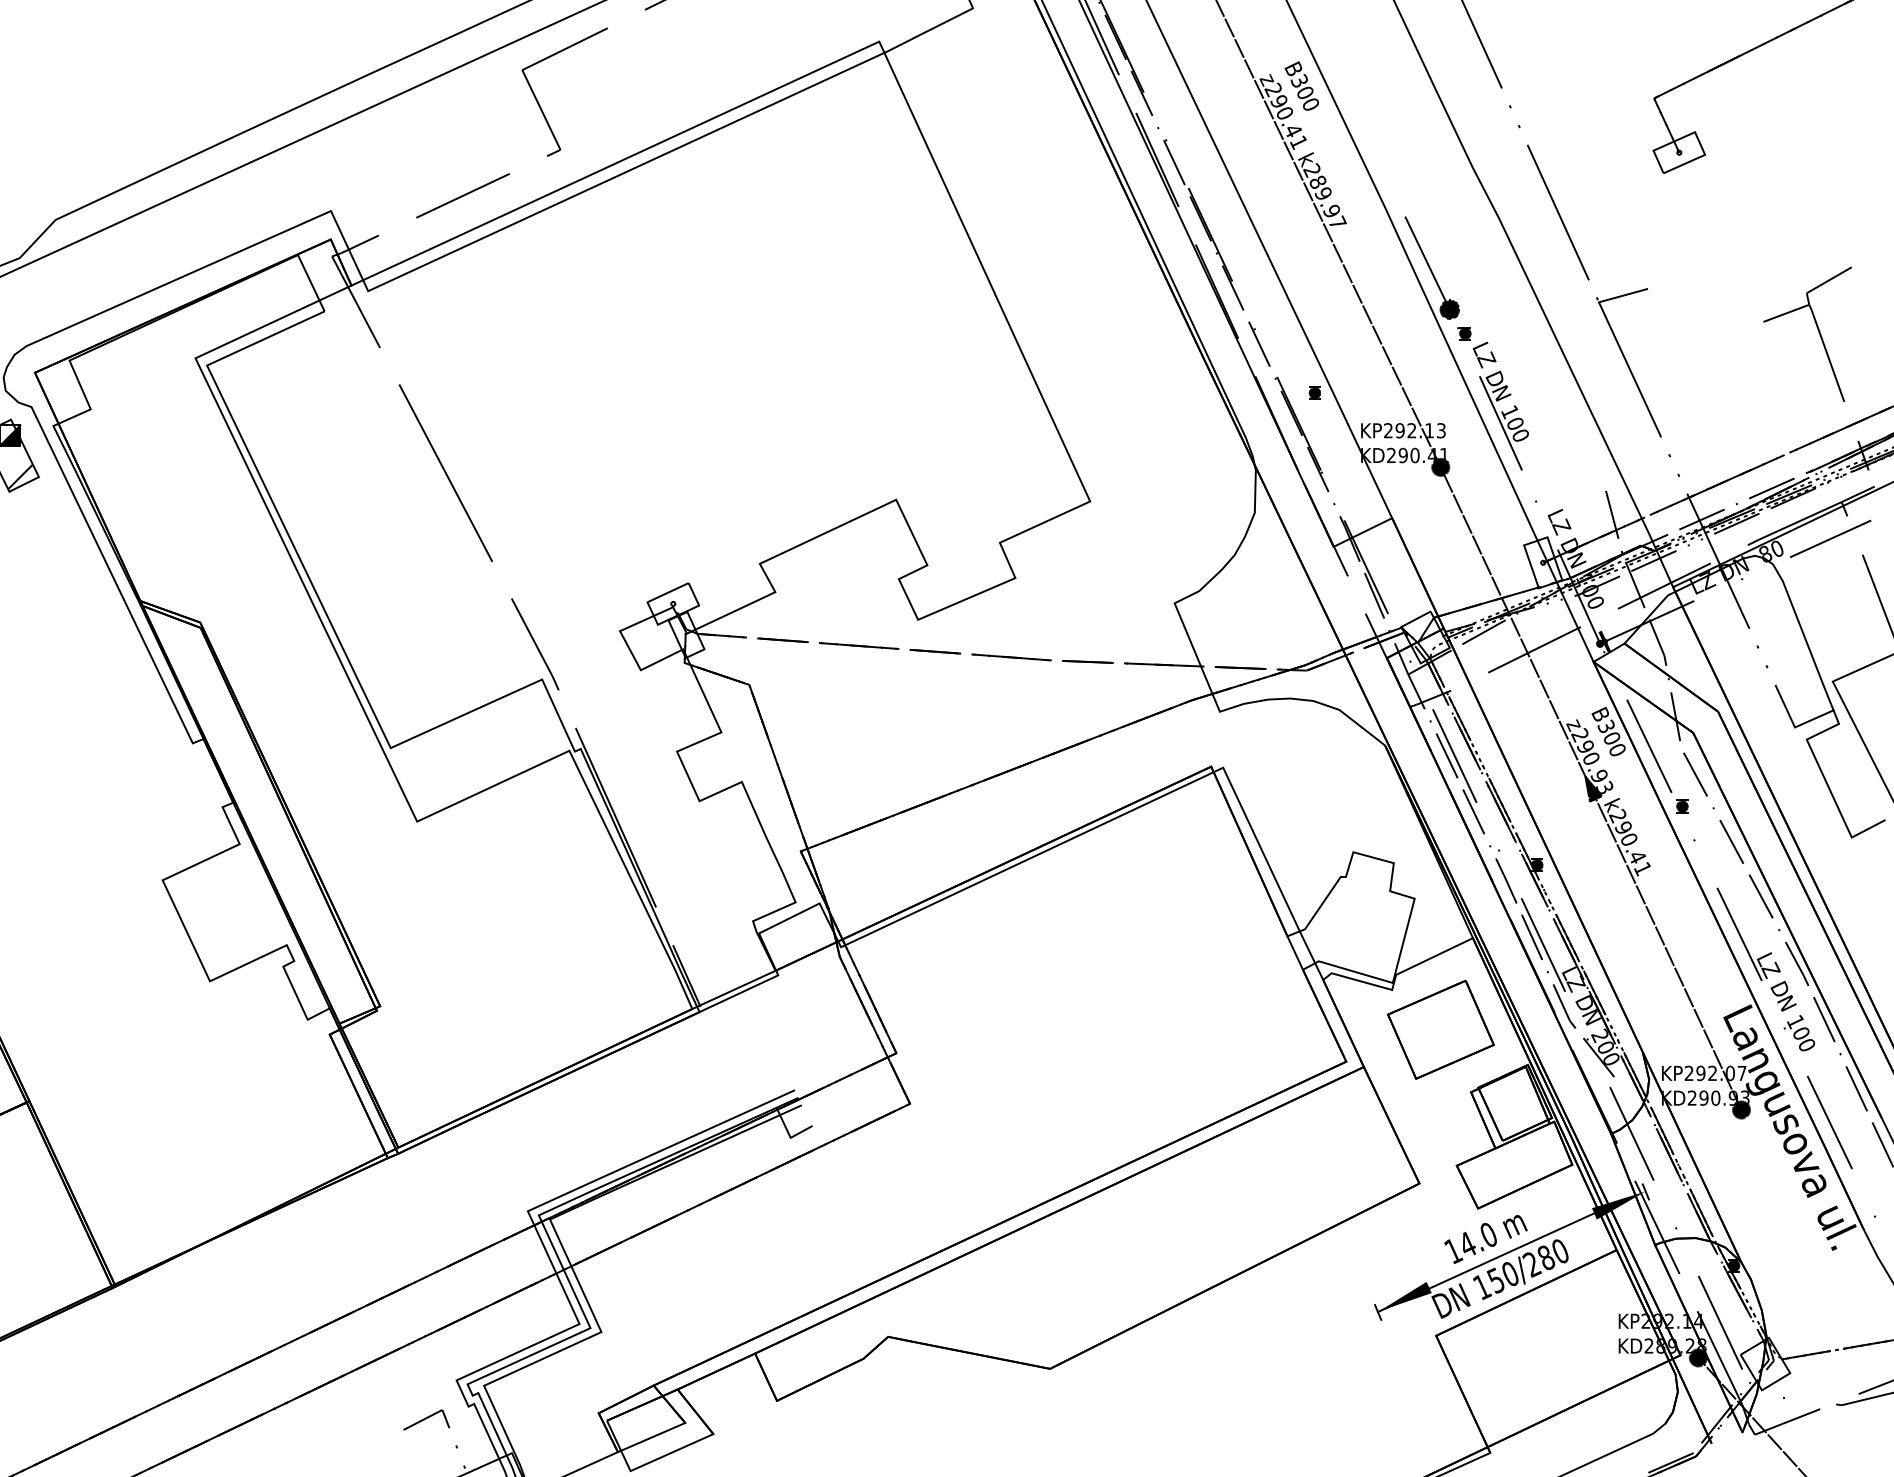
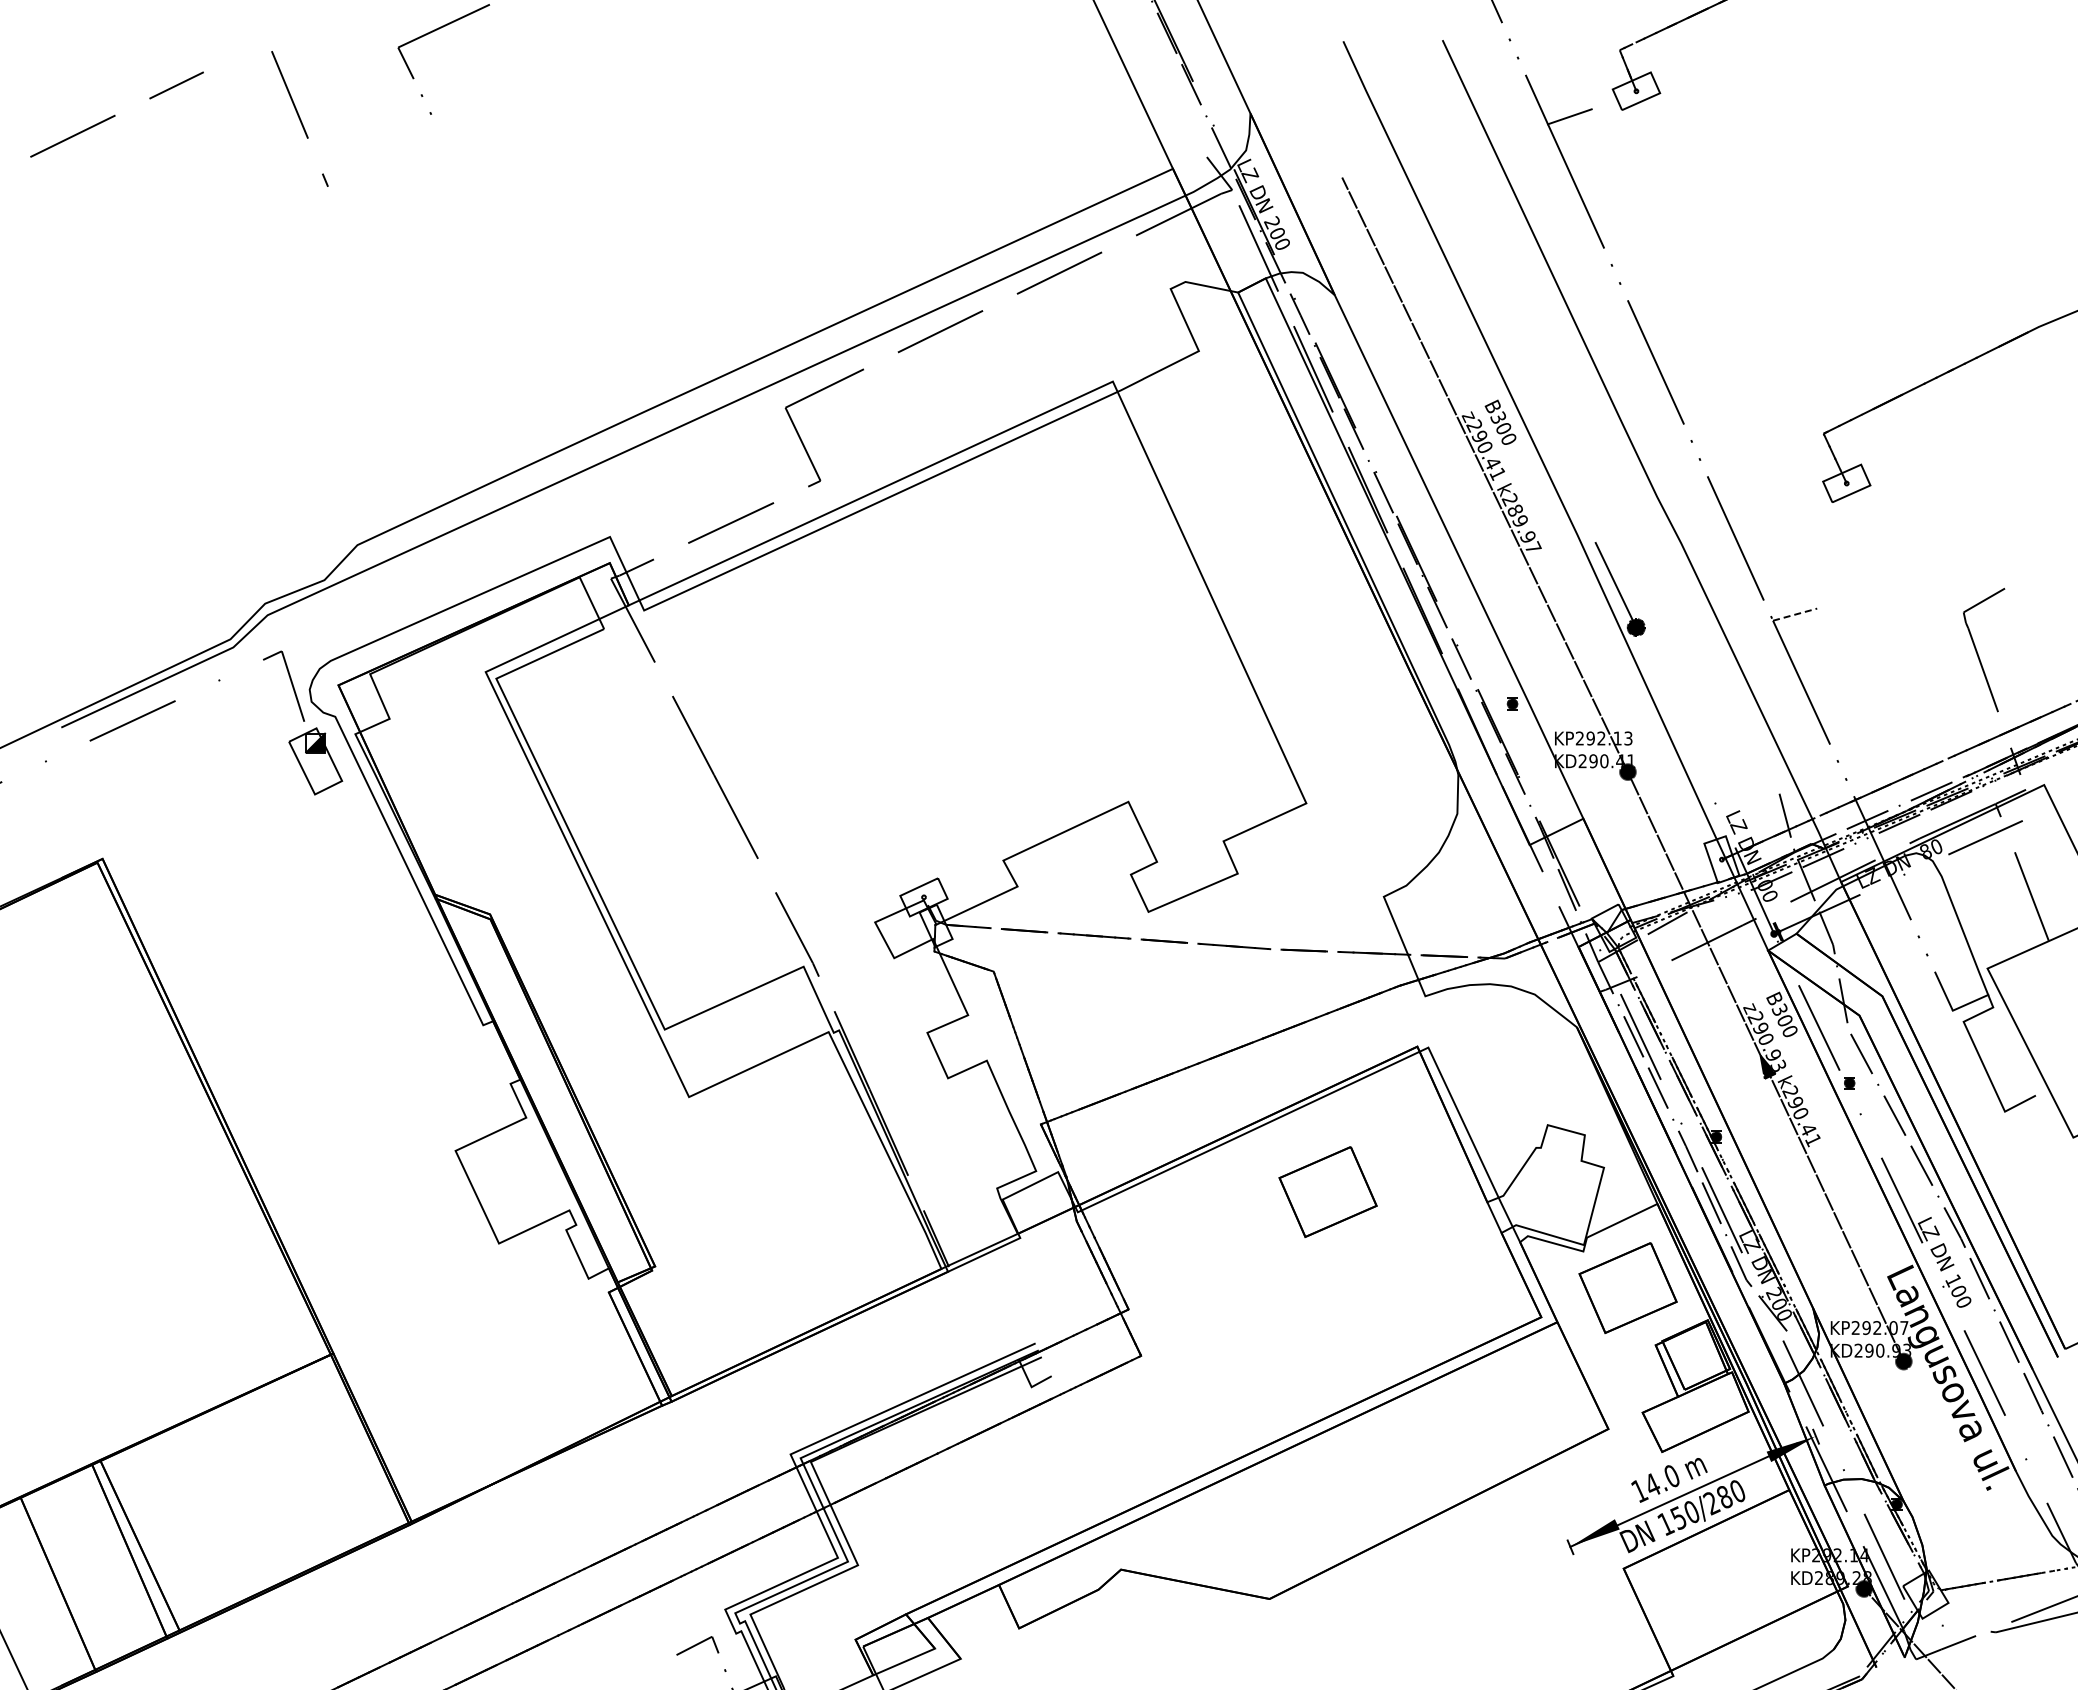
line: (1623, 295) -> (1795, 614), solid -> dashed
line: (1785, 312) -> (1944, 630), removed
part: (1492, 398) -> (1675, 708), removed
hatch: (19, 476) -> (324, 780), removed
part: (1113, 924) -> (1327, 1191), added

